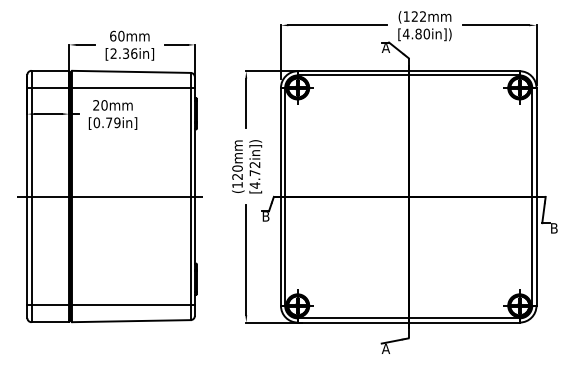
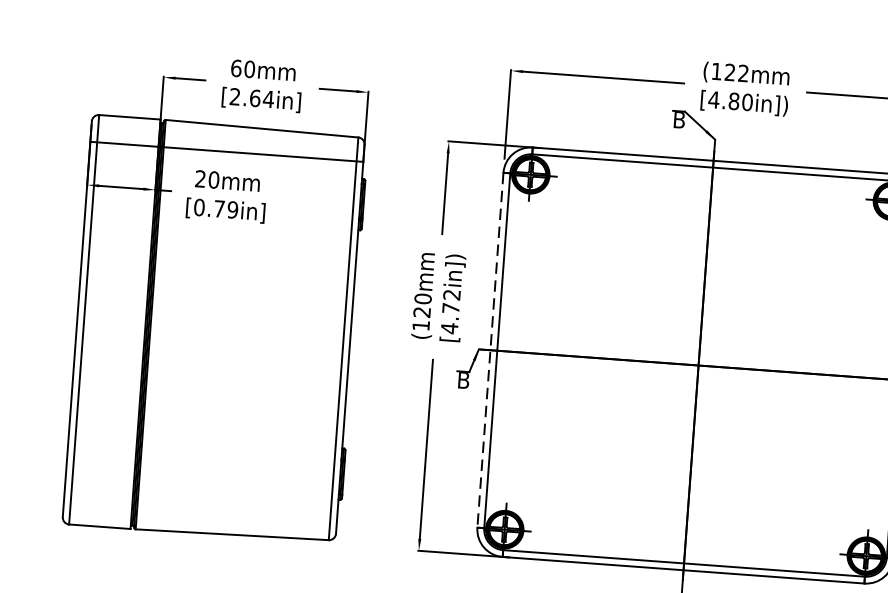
text: (385, 48) -> (678, 120), A -> B
text: (129, 53) -> (260, 98), [2.36in] -> [2.64in]
line: (110, 196) -> (212, 329), removed
line: (280, 196) -> (489, 349), solid -> dashed
line: (110, 305) -> (199, 506), removed

